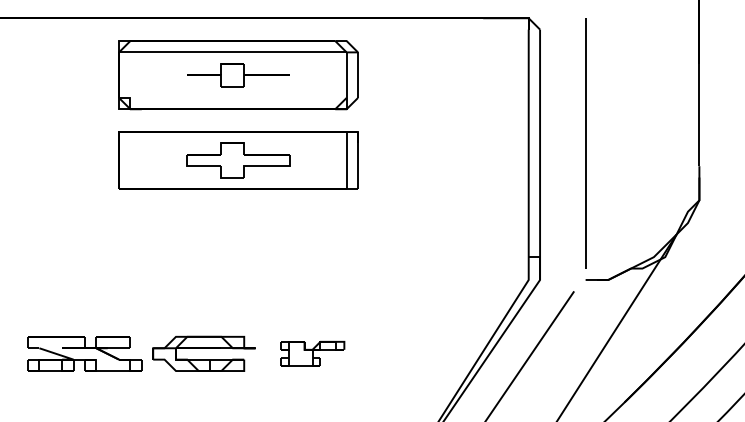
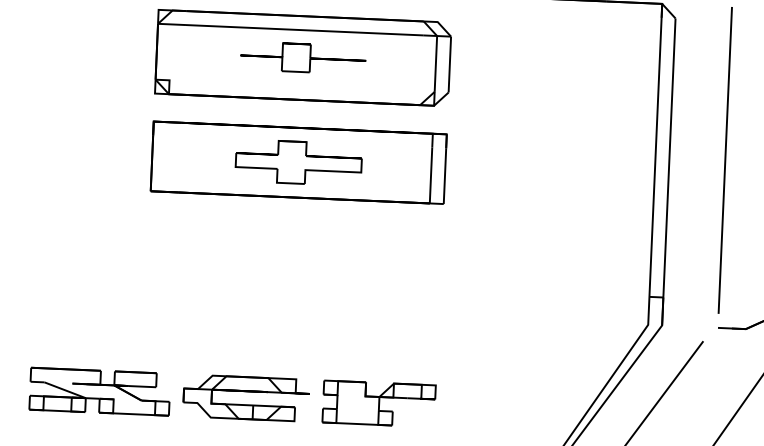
part: (312, 353) -> (379, 403), size x1.43

